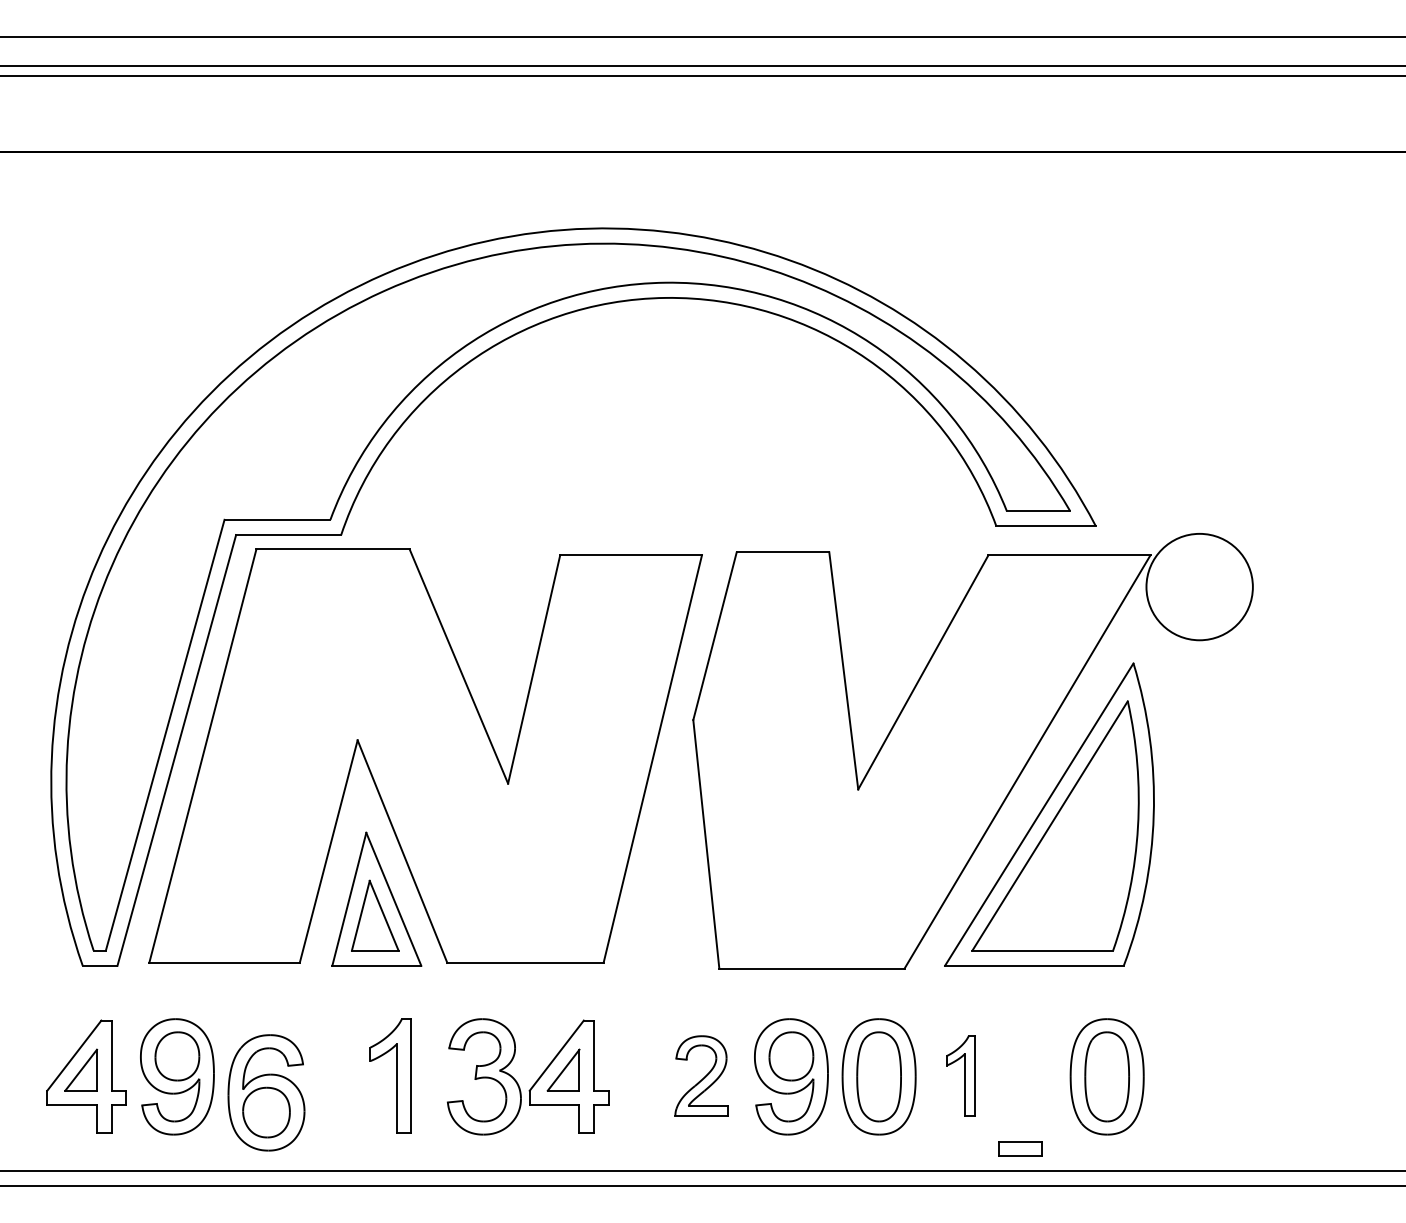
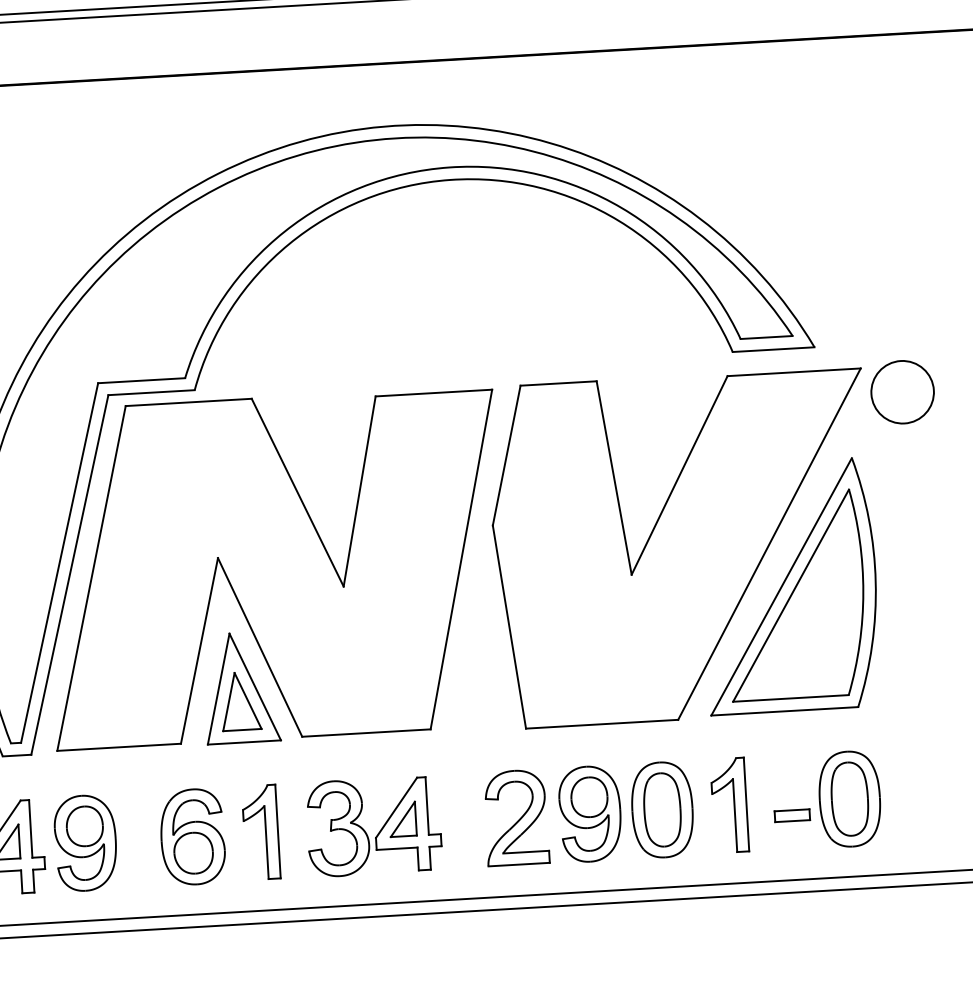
circle: (1199, 587) -> (902, 392), size x0.71
part: (701, 1075) -> (516, 817), size x1.43
part: (960, 1075) -> (729, 804), size x1.43
part: (266, 1092) -> (192, 836), moved
part: (1020, 1148) -> (792, 815), moved

